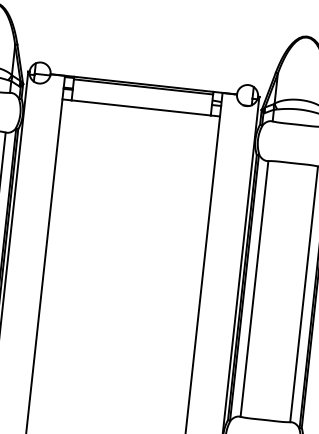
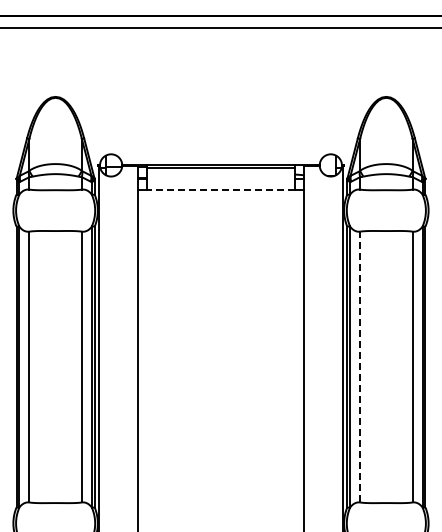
line: (140, 107) -> (220, 190), solid -> dashed
line: (254, 288) -> (360, 366), solid -> dashed

